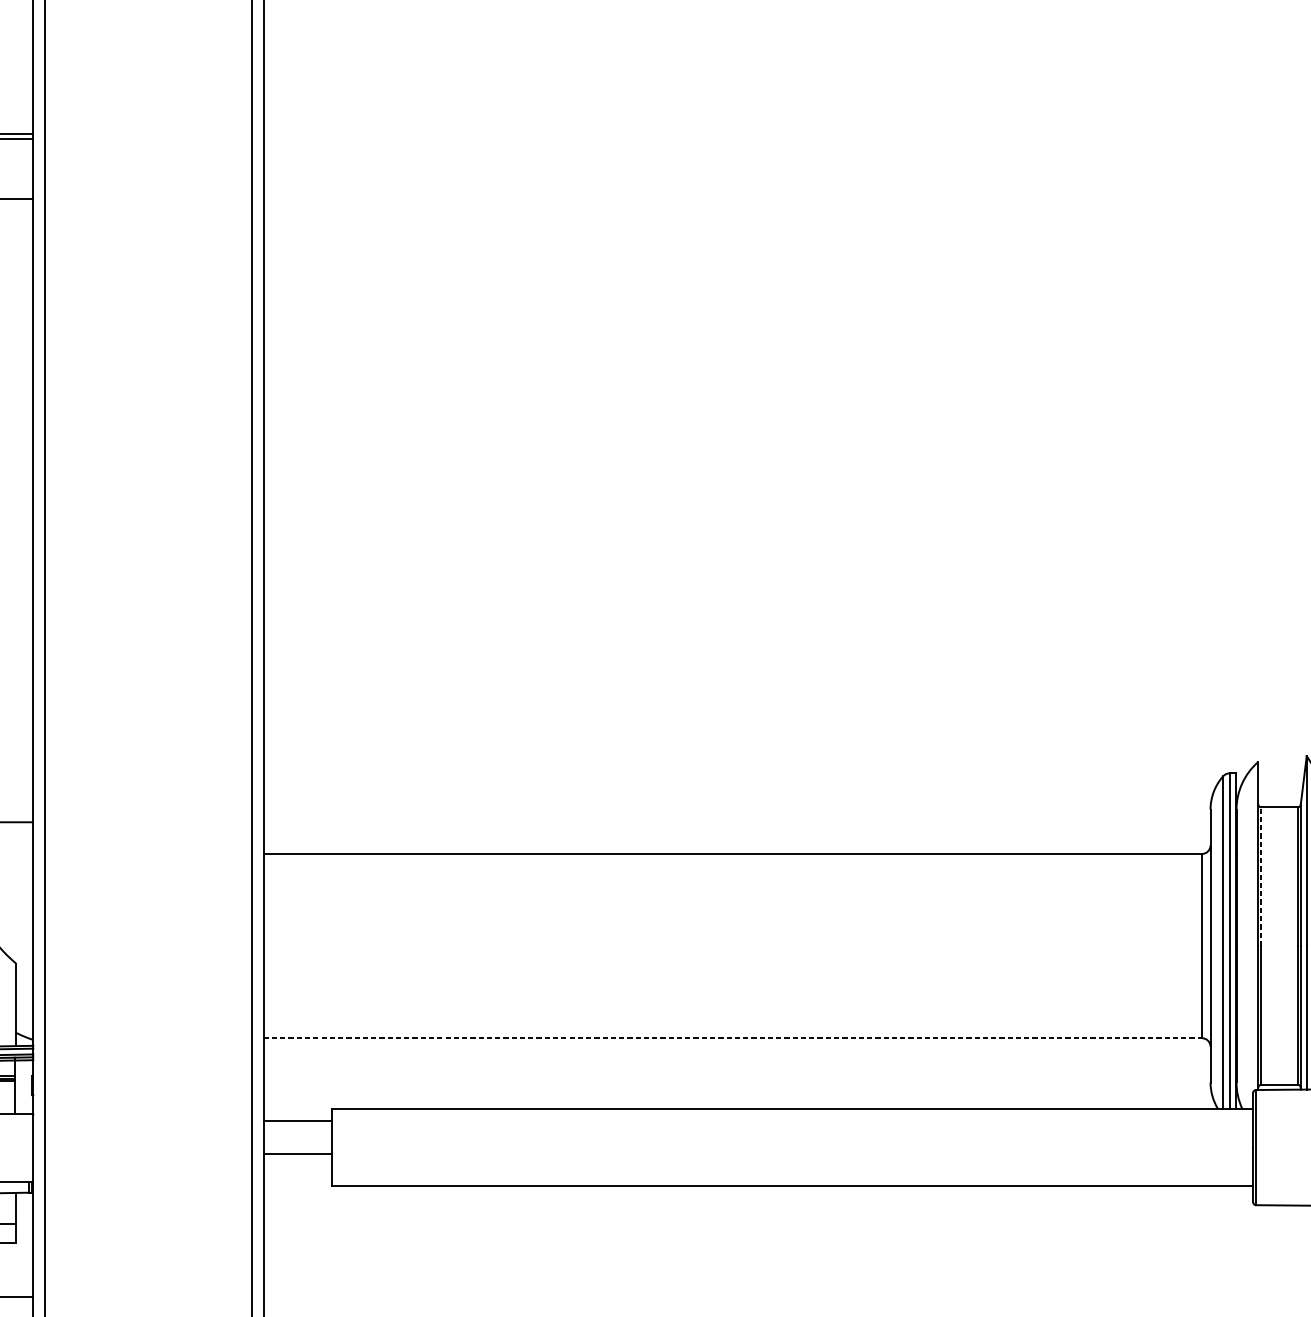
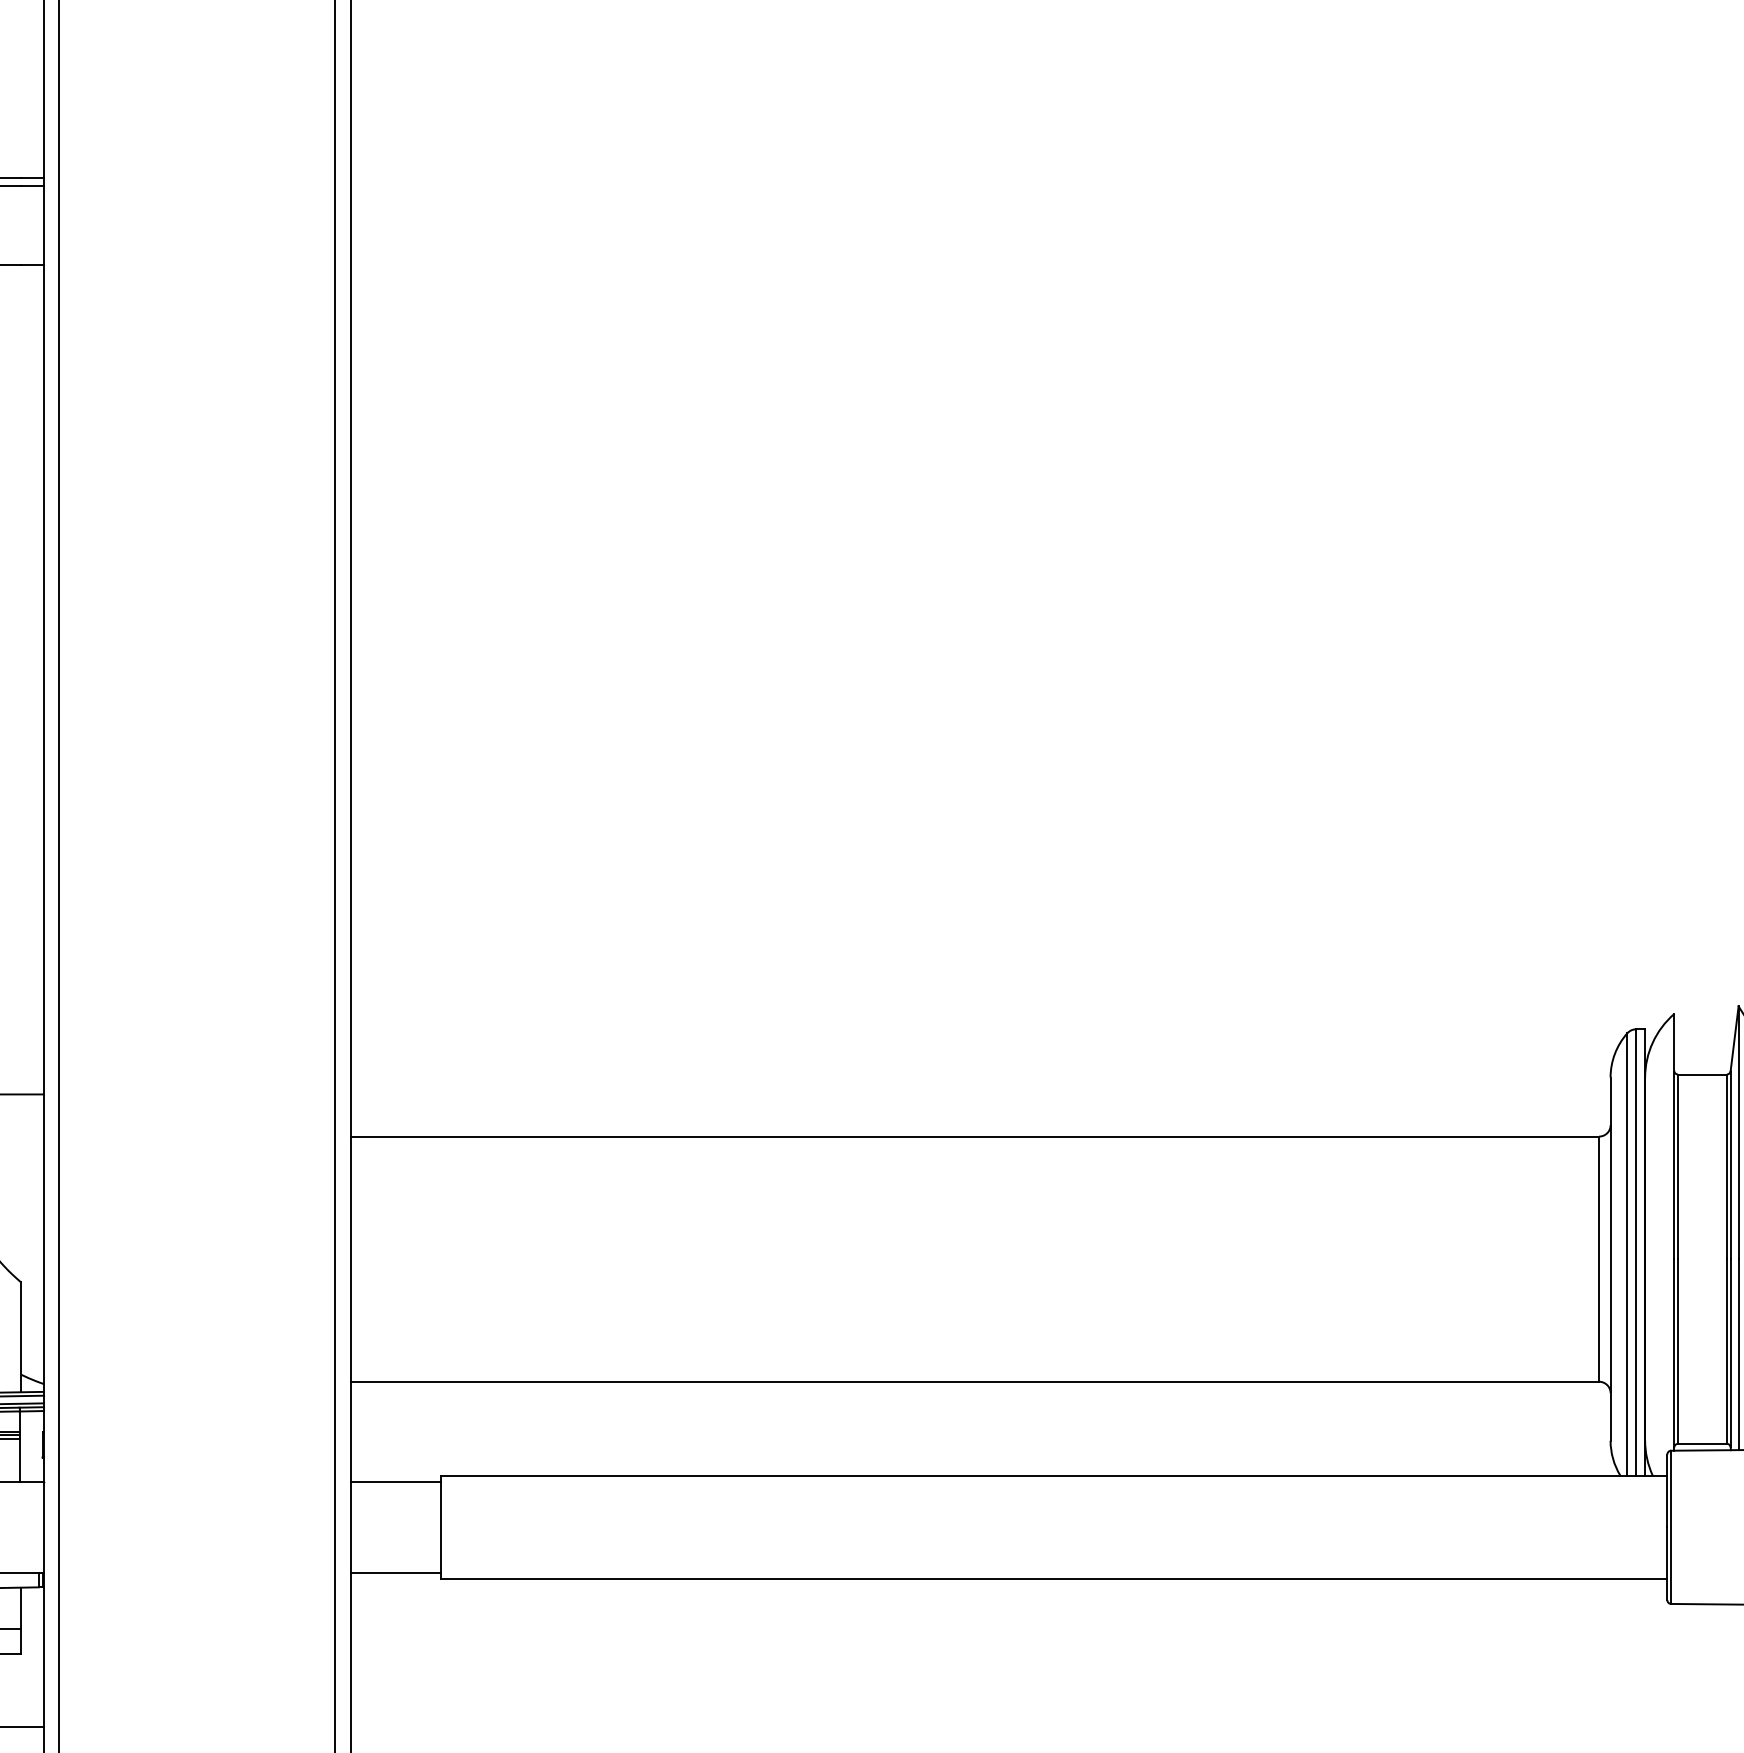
line: (1261, 876) -> (1678, 1166), dashed -> solid
line: (733, 1038) -> (975, 1381), dashed -> solid
line: (297, 1121) -> (395, 1572), moved
line: (297, 1154) -> (395, 1482), moved

